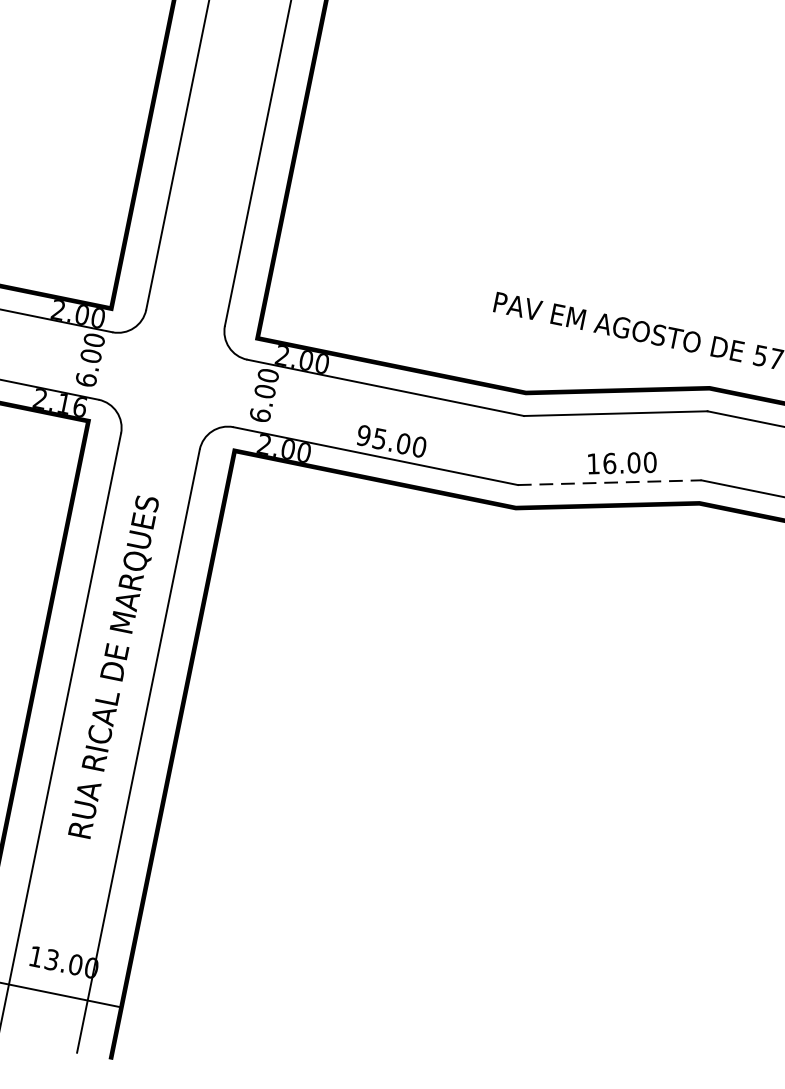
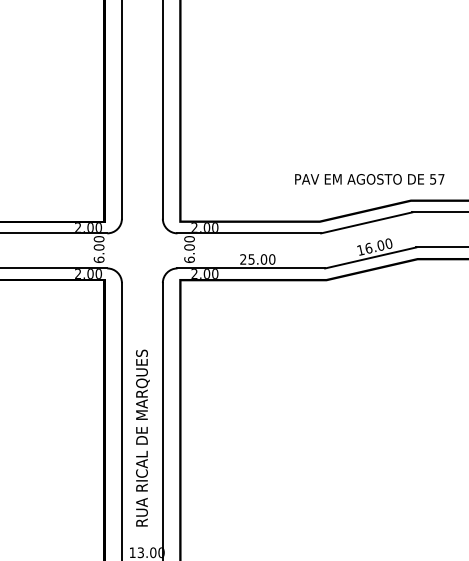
text: (72, 404) -> (94, 273), 2.16 -> 2.00
text: (364, 435) -> (243, 259), 95.00 -> 25.00
line: (609, 481) -> (370, 257), dashed -> solid
text: (115, 665) -> (142, 437), moved

